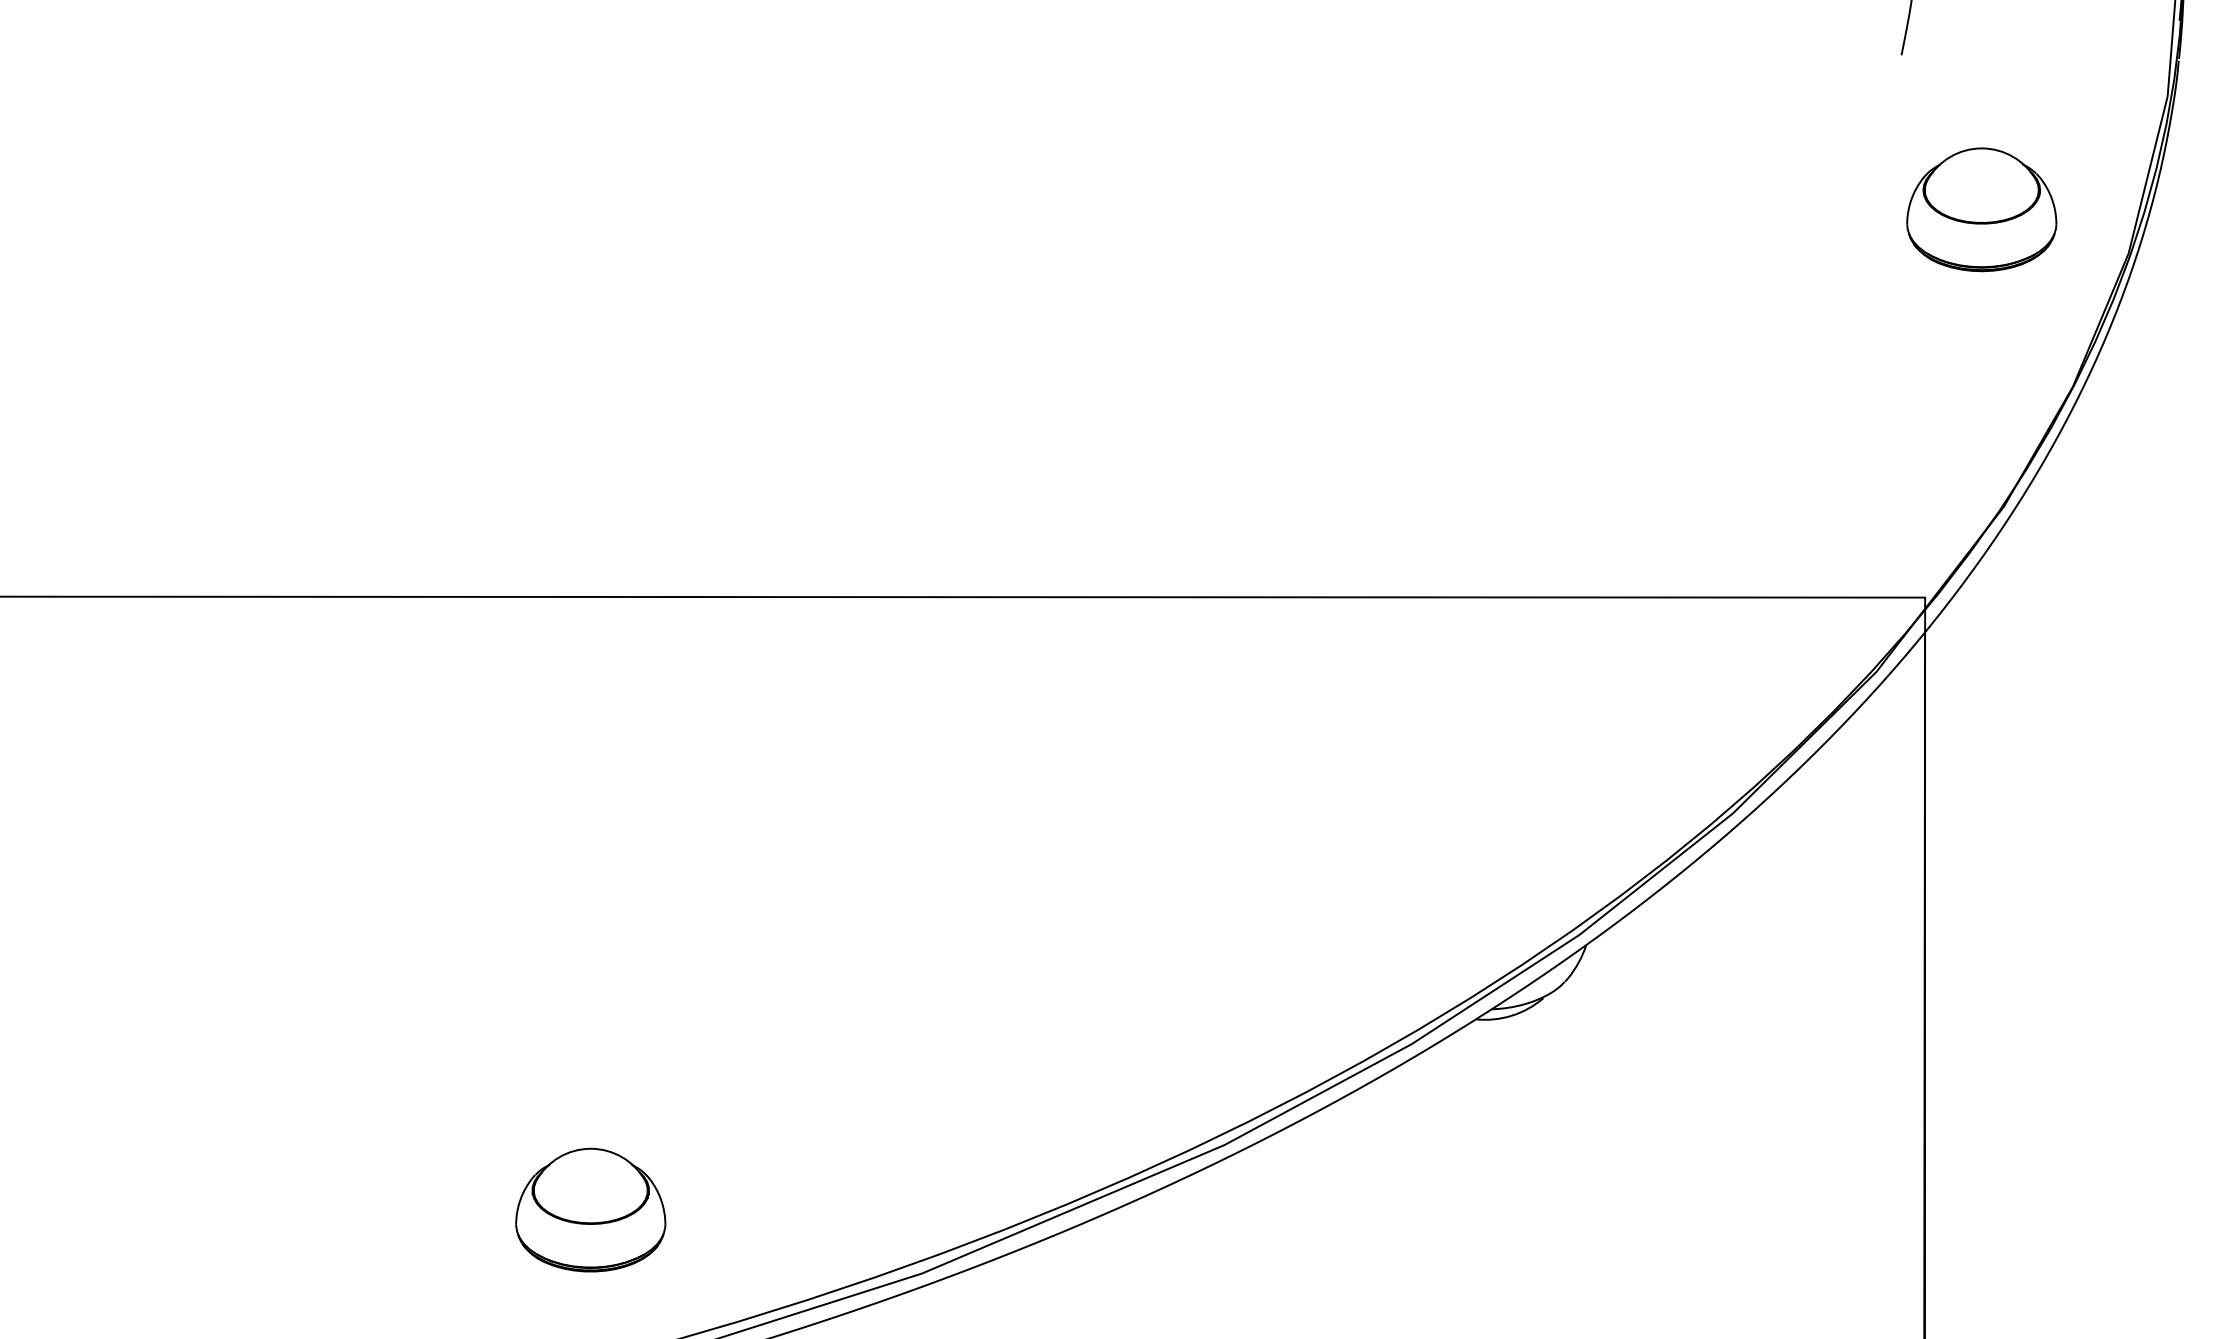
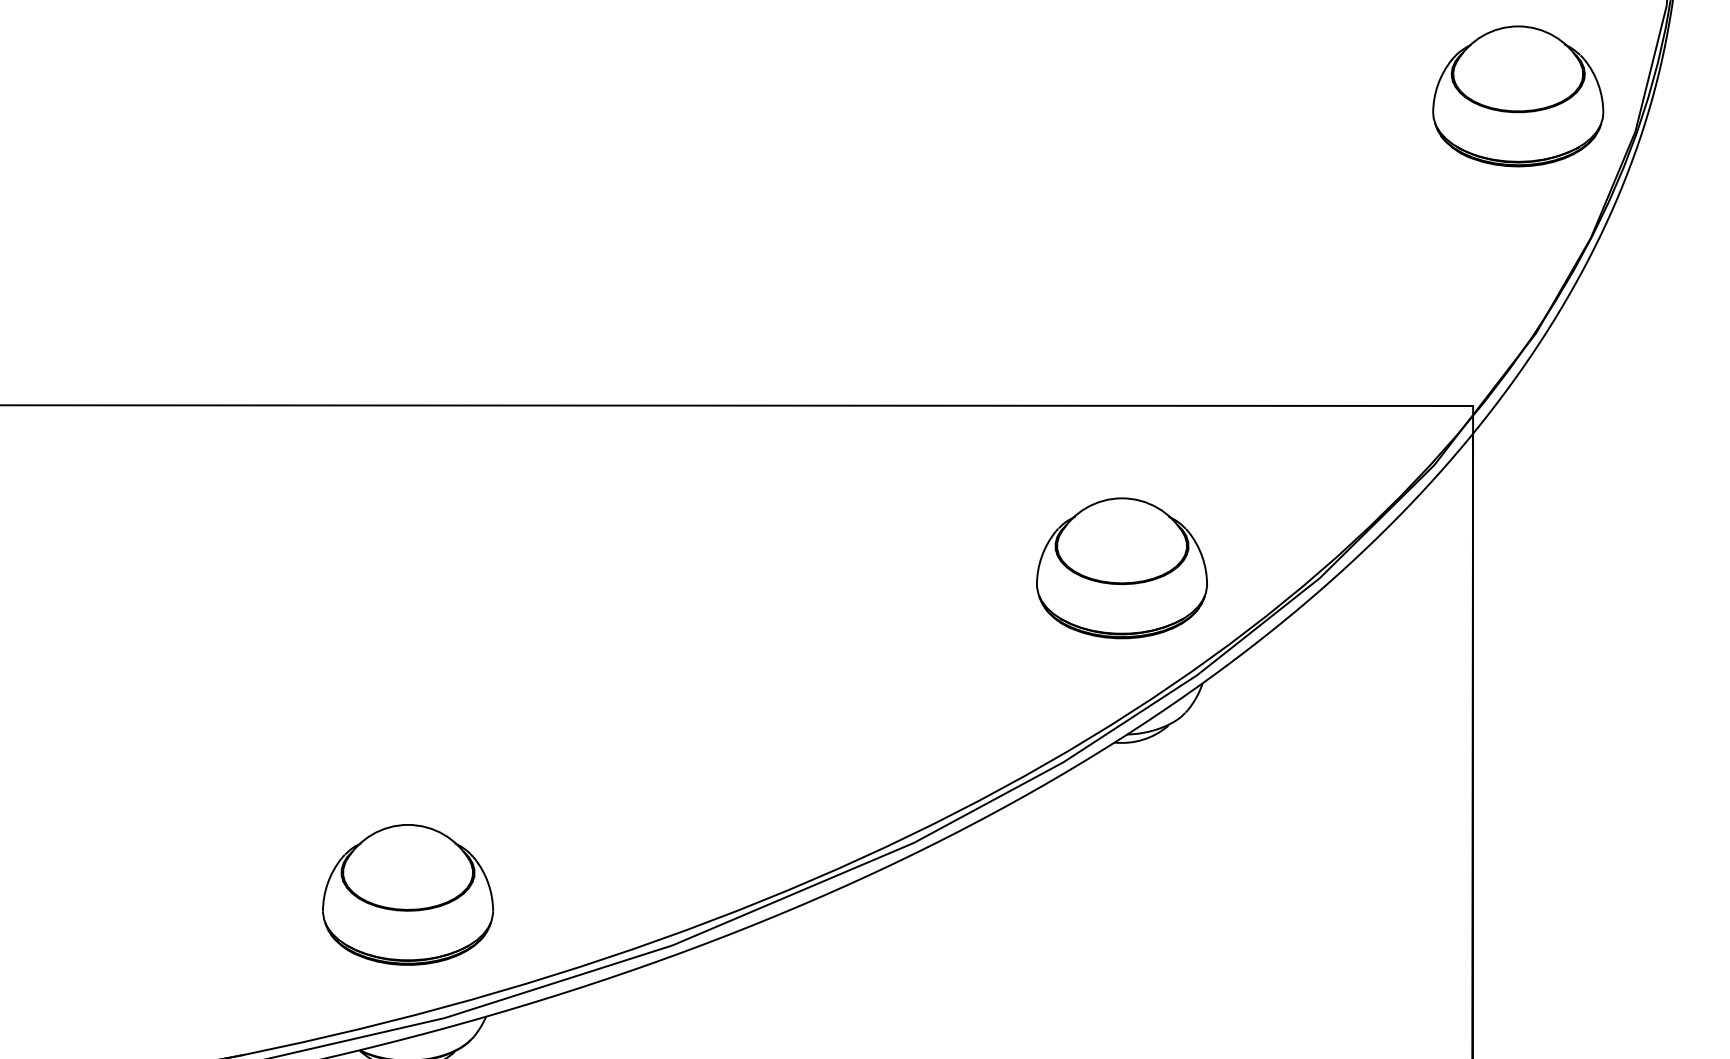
part: (1981, 209) -> (1518, 96), size x1.43
part: (1484, 800) -> (1121, 567), added
part: (590, 1209) -> (407, 894), size x1.43

